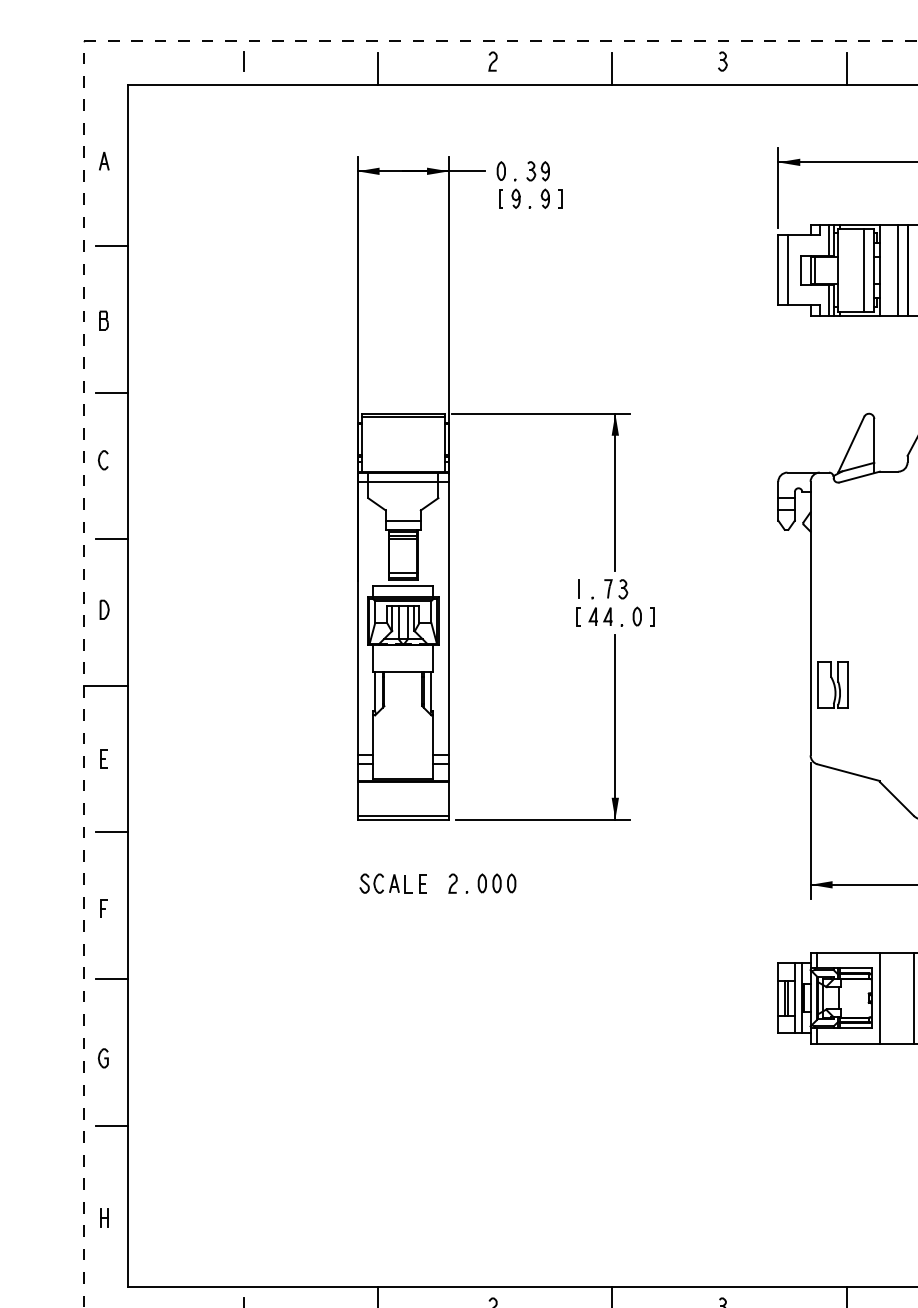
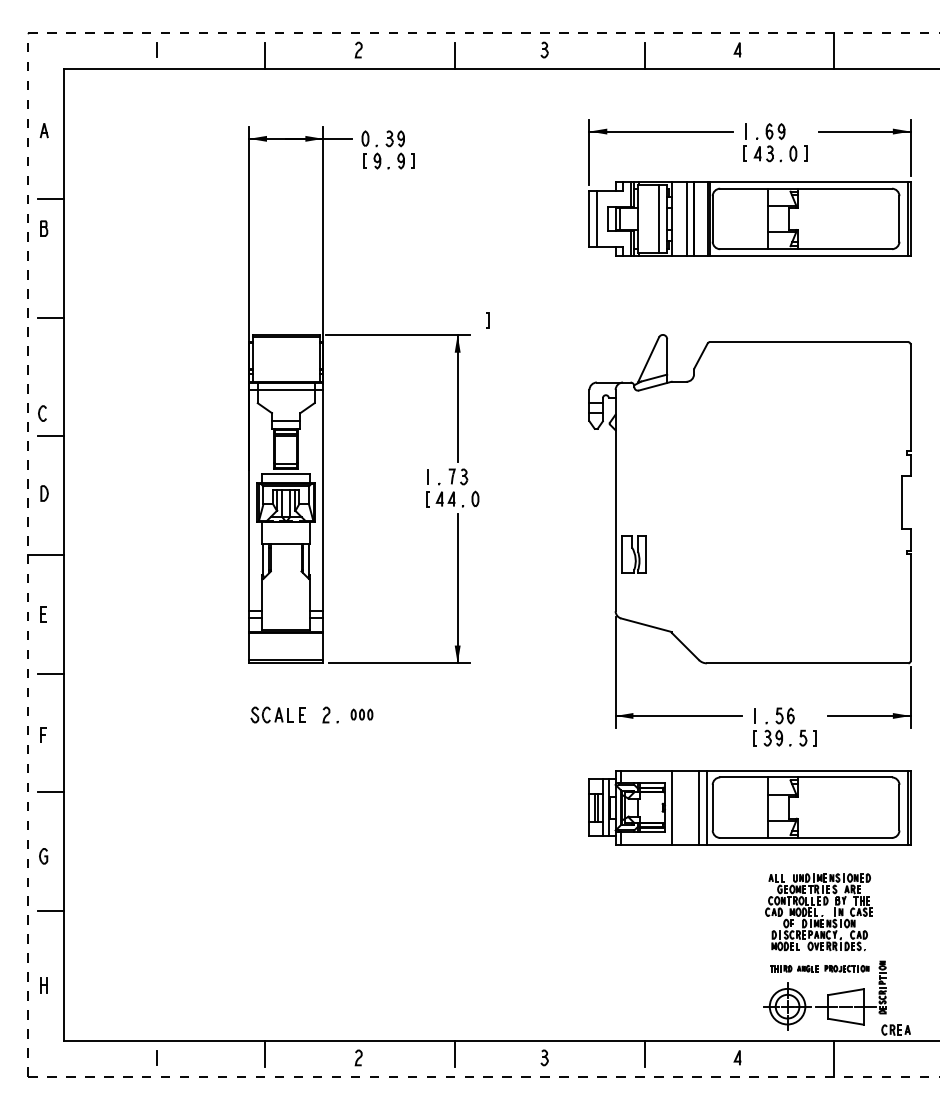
part: (104, 320) -> (44, 228), moved
part: (103, 460) -> (42, 413), moved
line: (653, 617) -> (488, 320), moved
part: (496, 883) -> (361, 714), size x0.7

